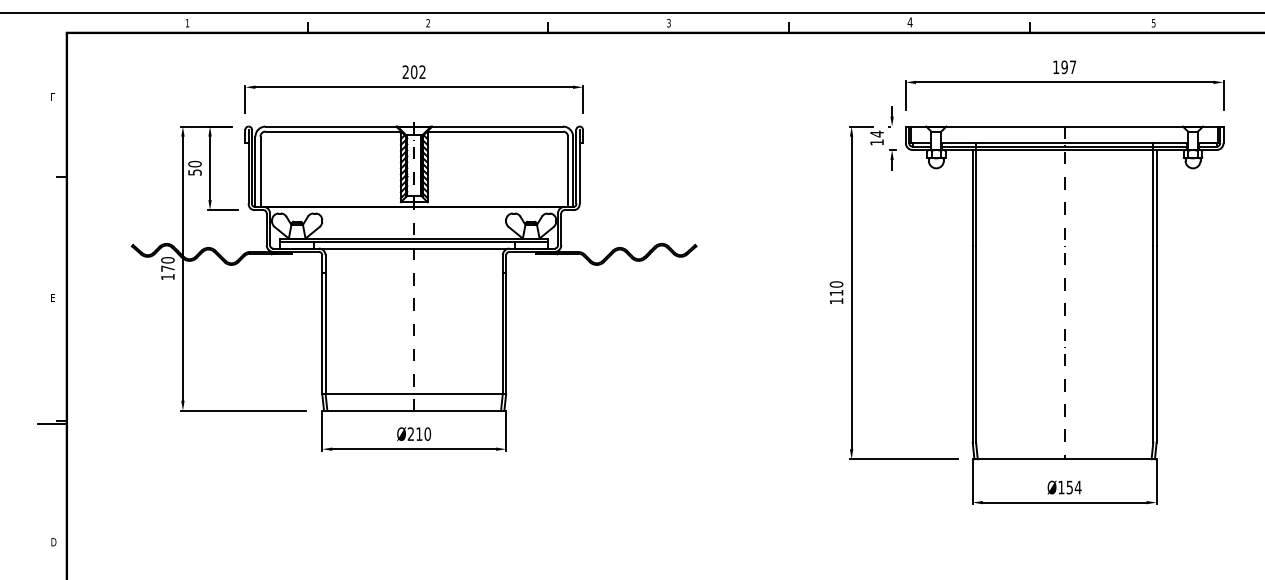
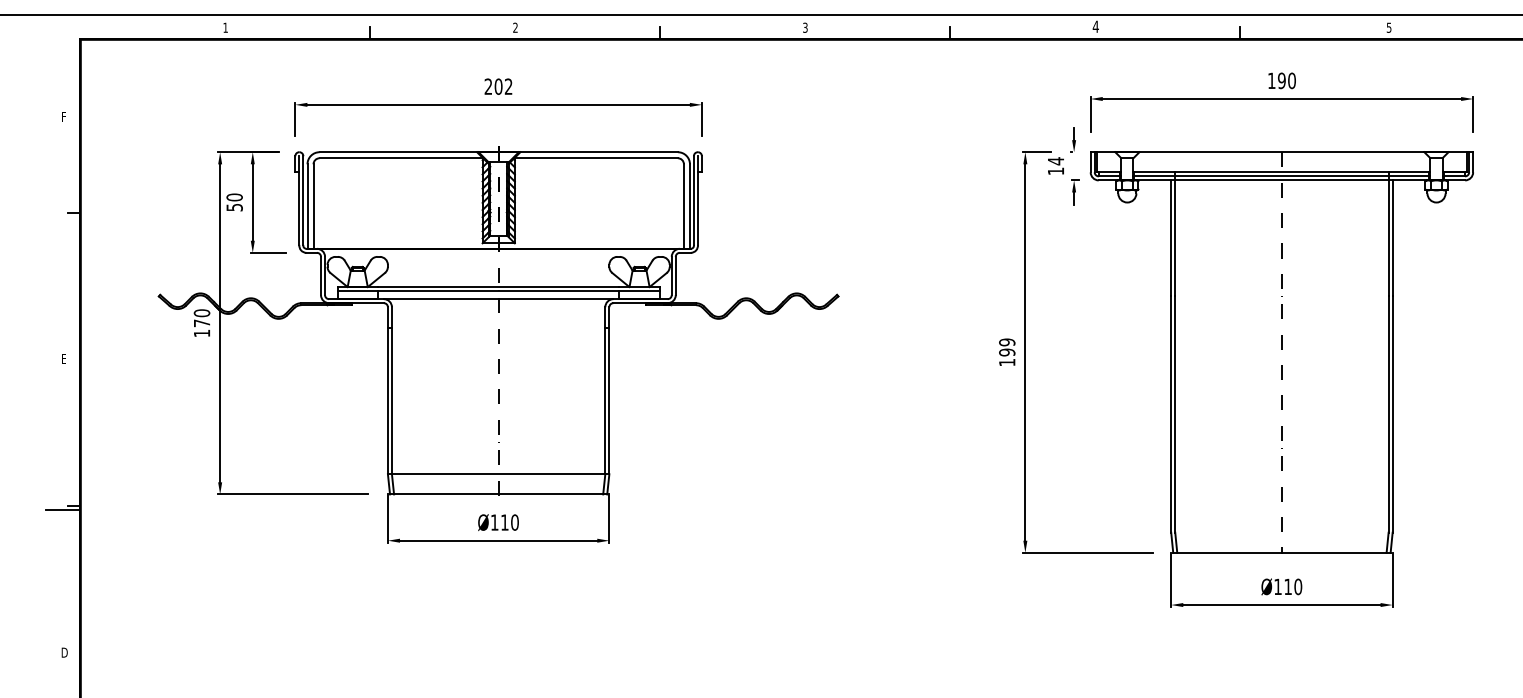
text: (1072, 67) -> (1291, 81), 197 -> 190
text: (836, 288) -> (1007, 347), 110 -> 199
text: (410, 433) -> (494, 521), Ø210 -> Ø110
text: (1073, 487) -> (1292, 586), Ø154 -> Ø110

